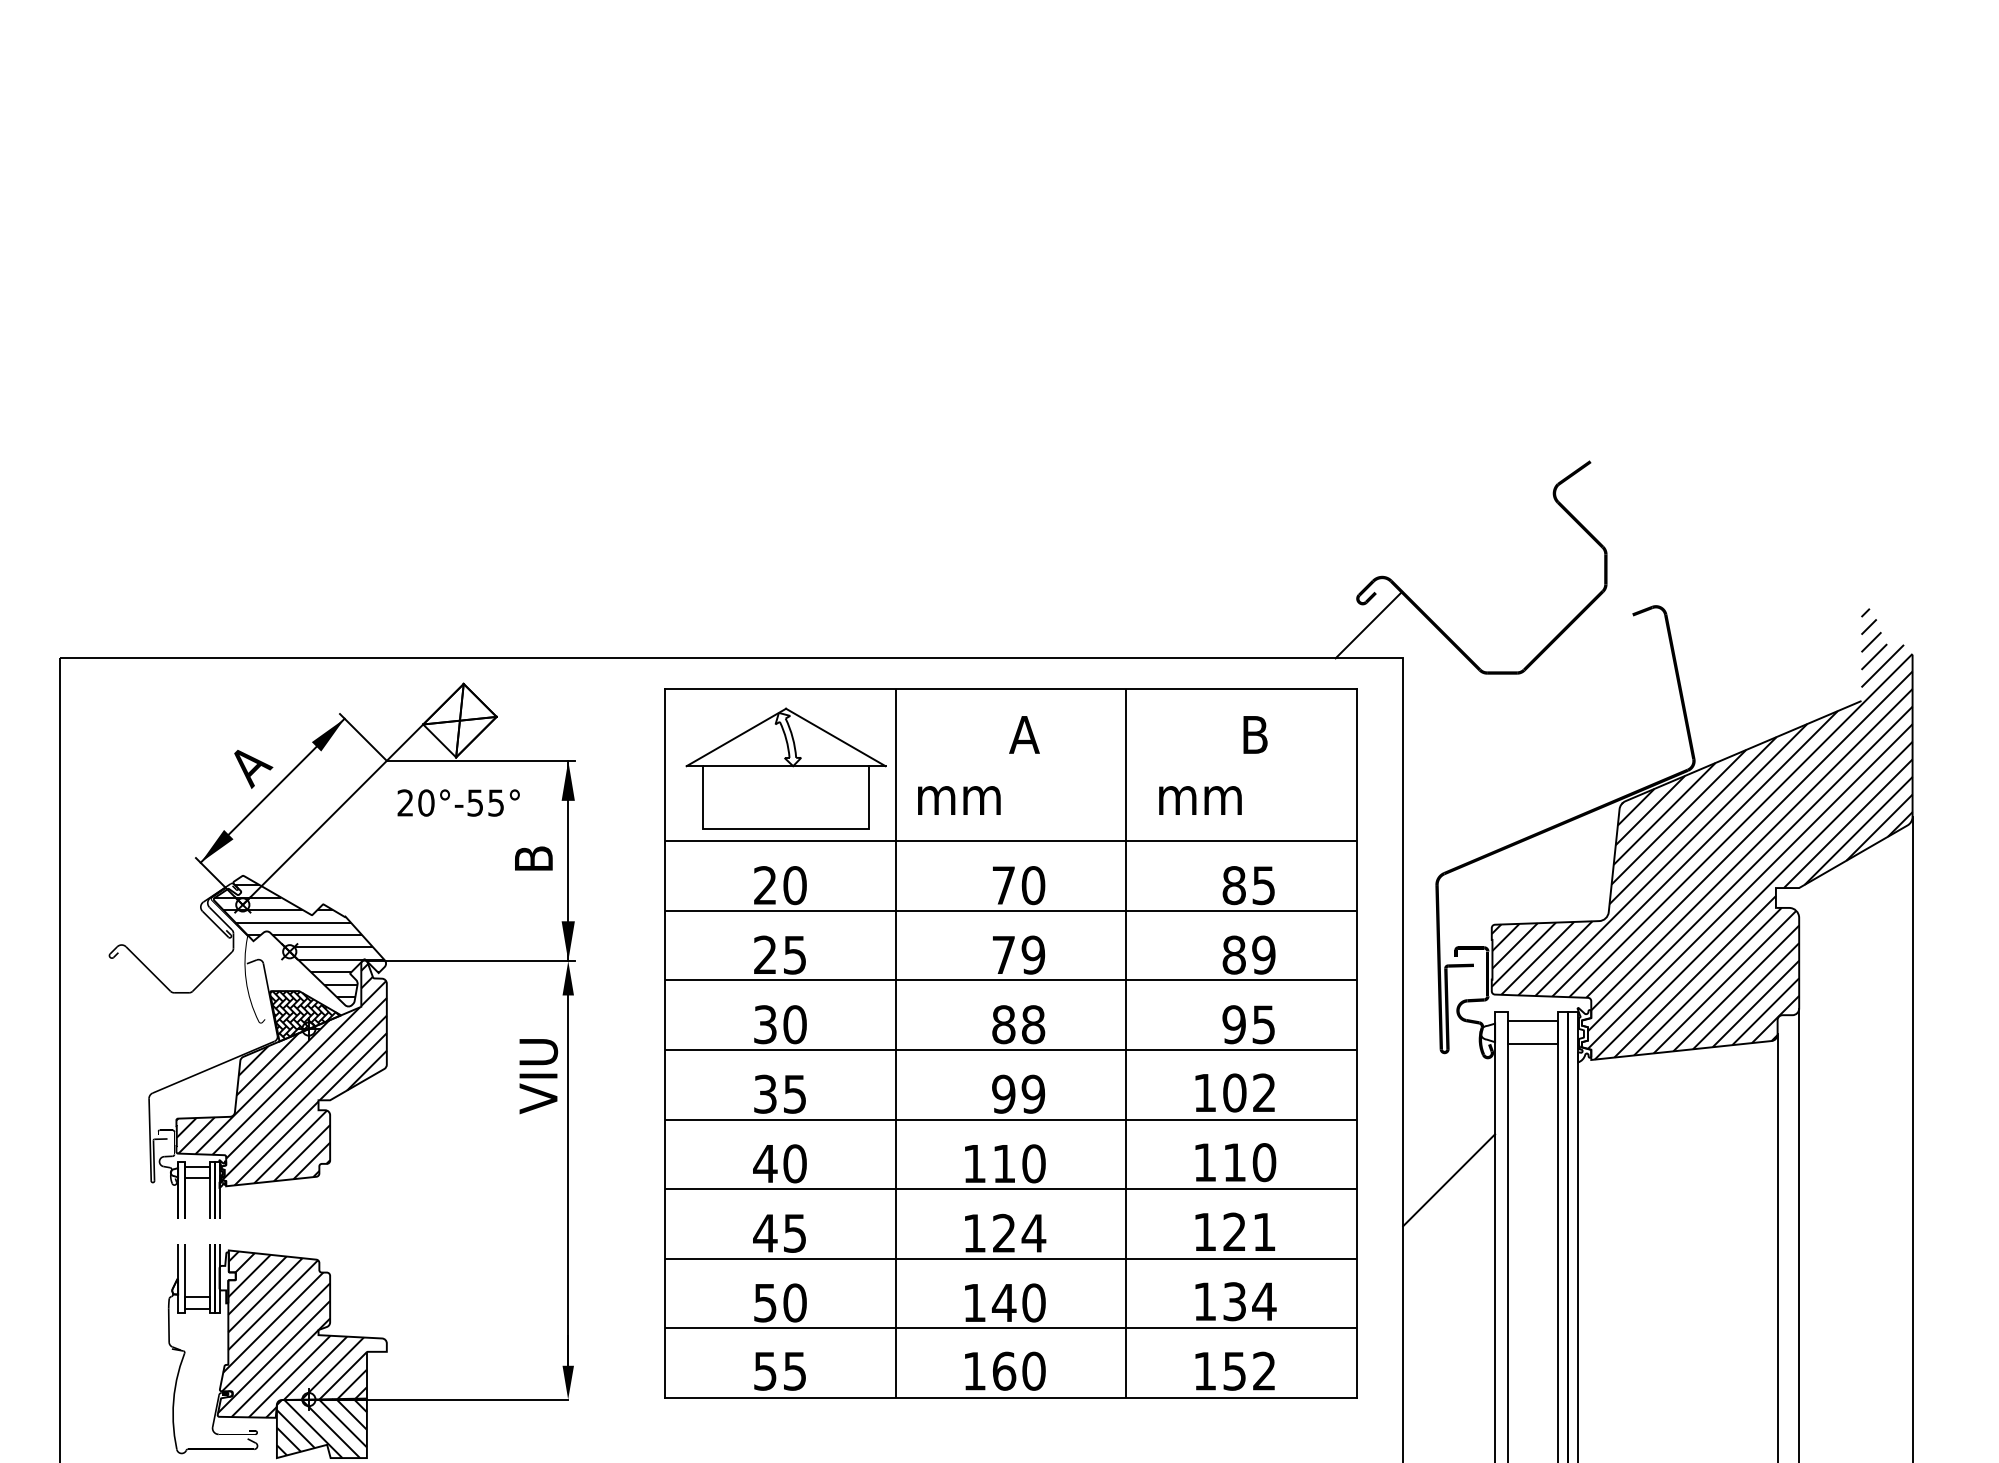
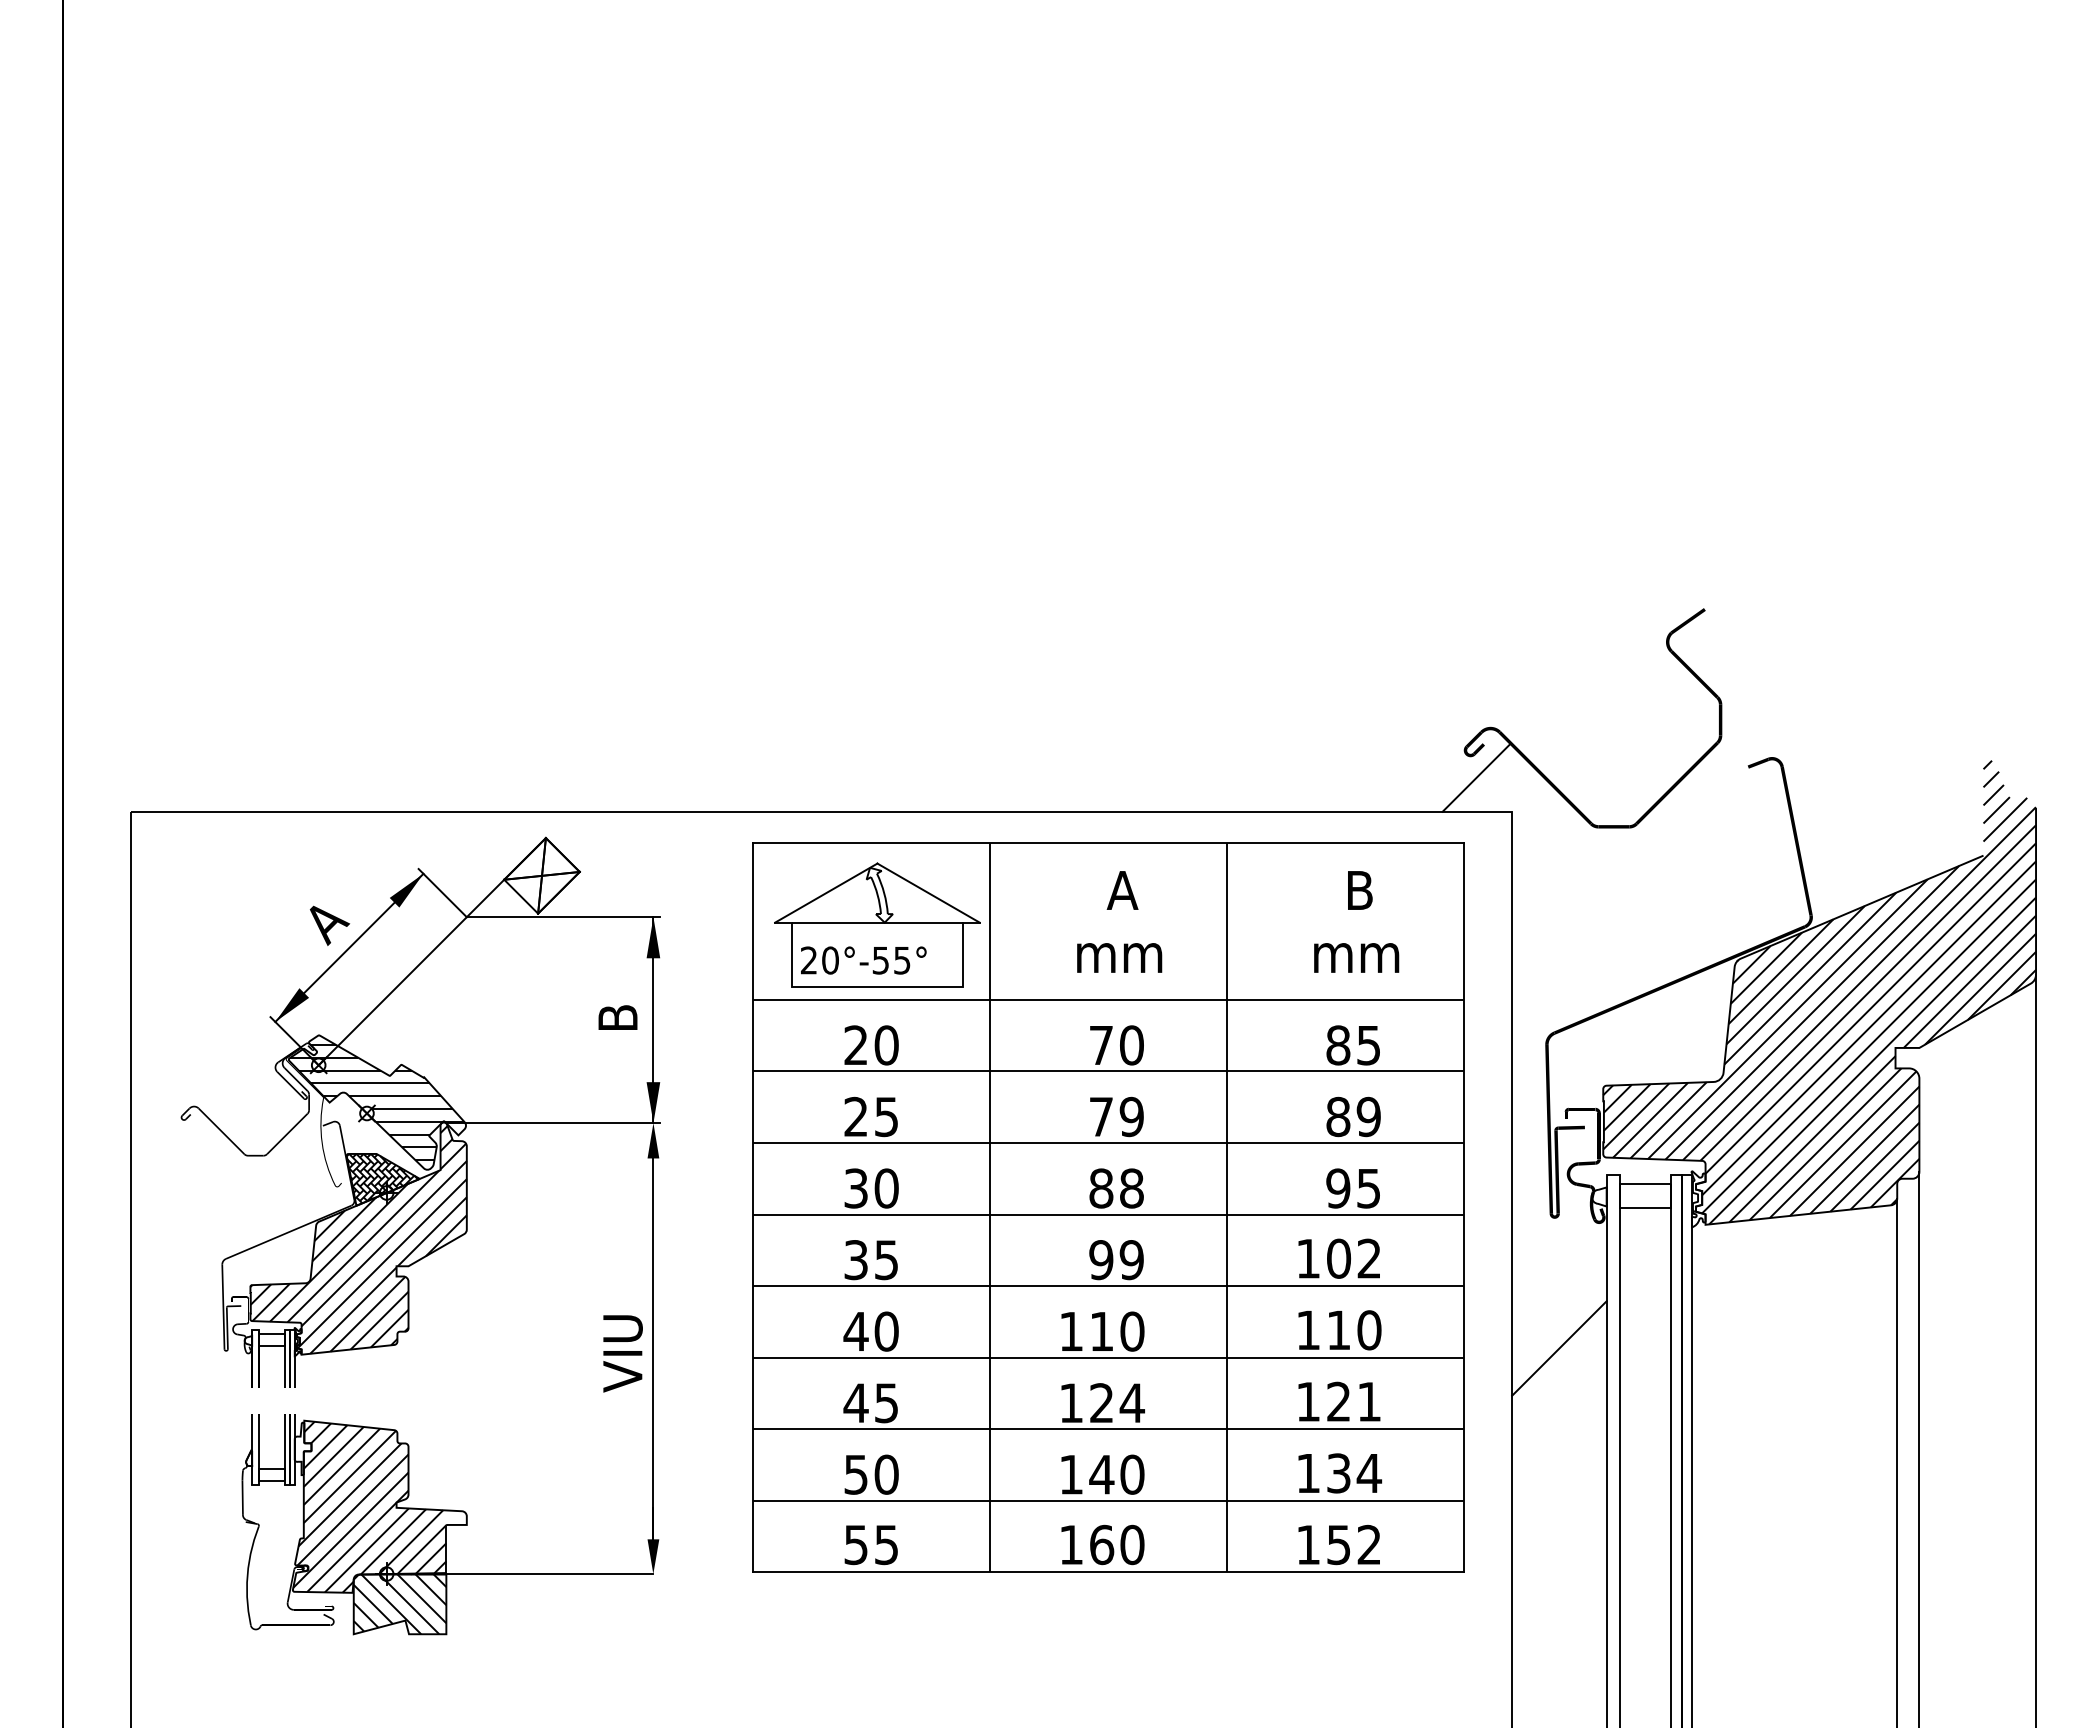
text: (959, 800) -> (1119, 957), moved
text: (1200, 800) -> (1356, 957), moved
text: (458, 802) -> (863, 960), moved
text: (538, 1076) -> (622, 1353), moved

